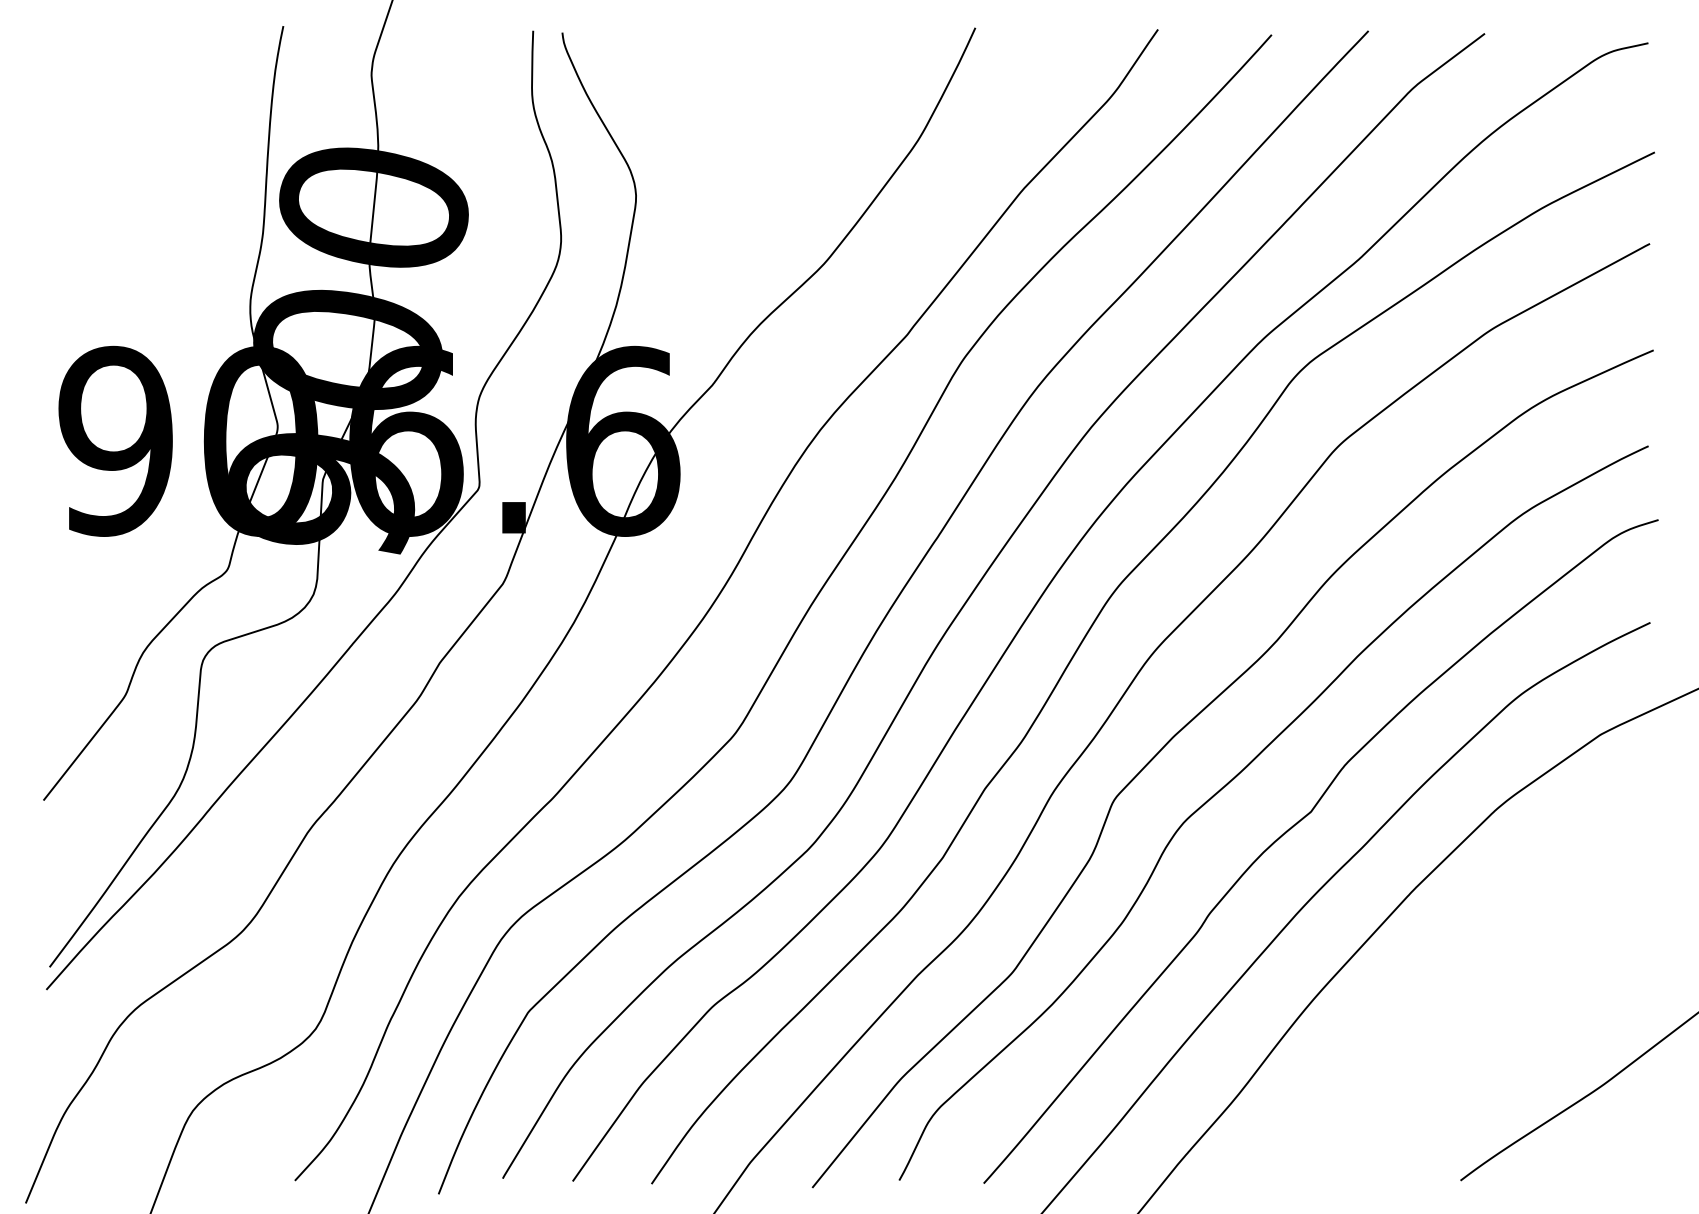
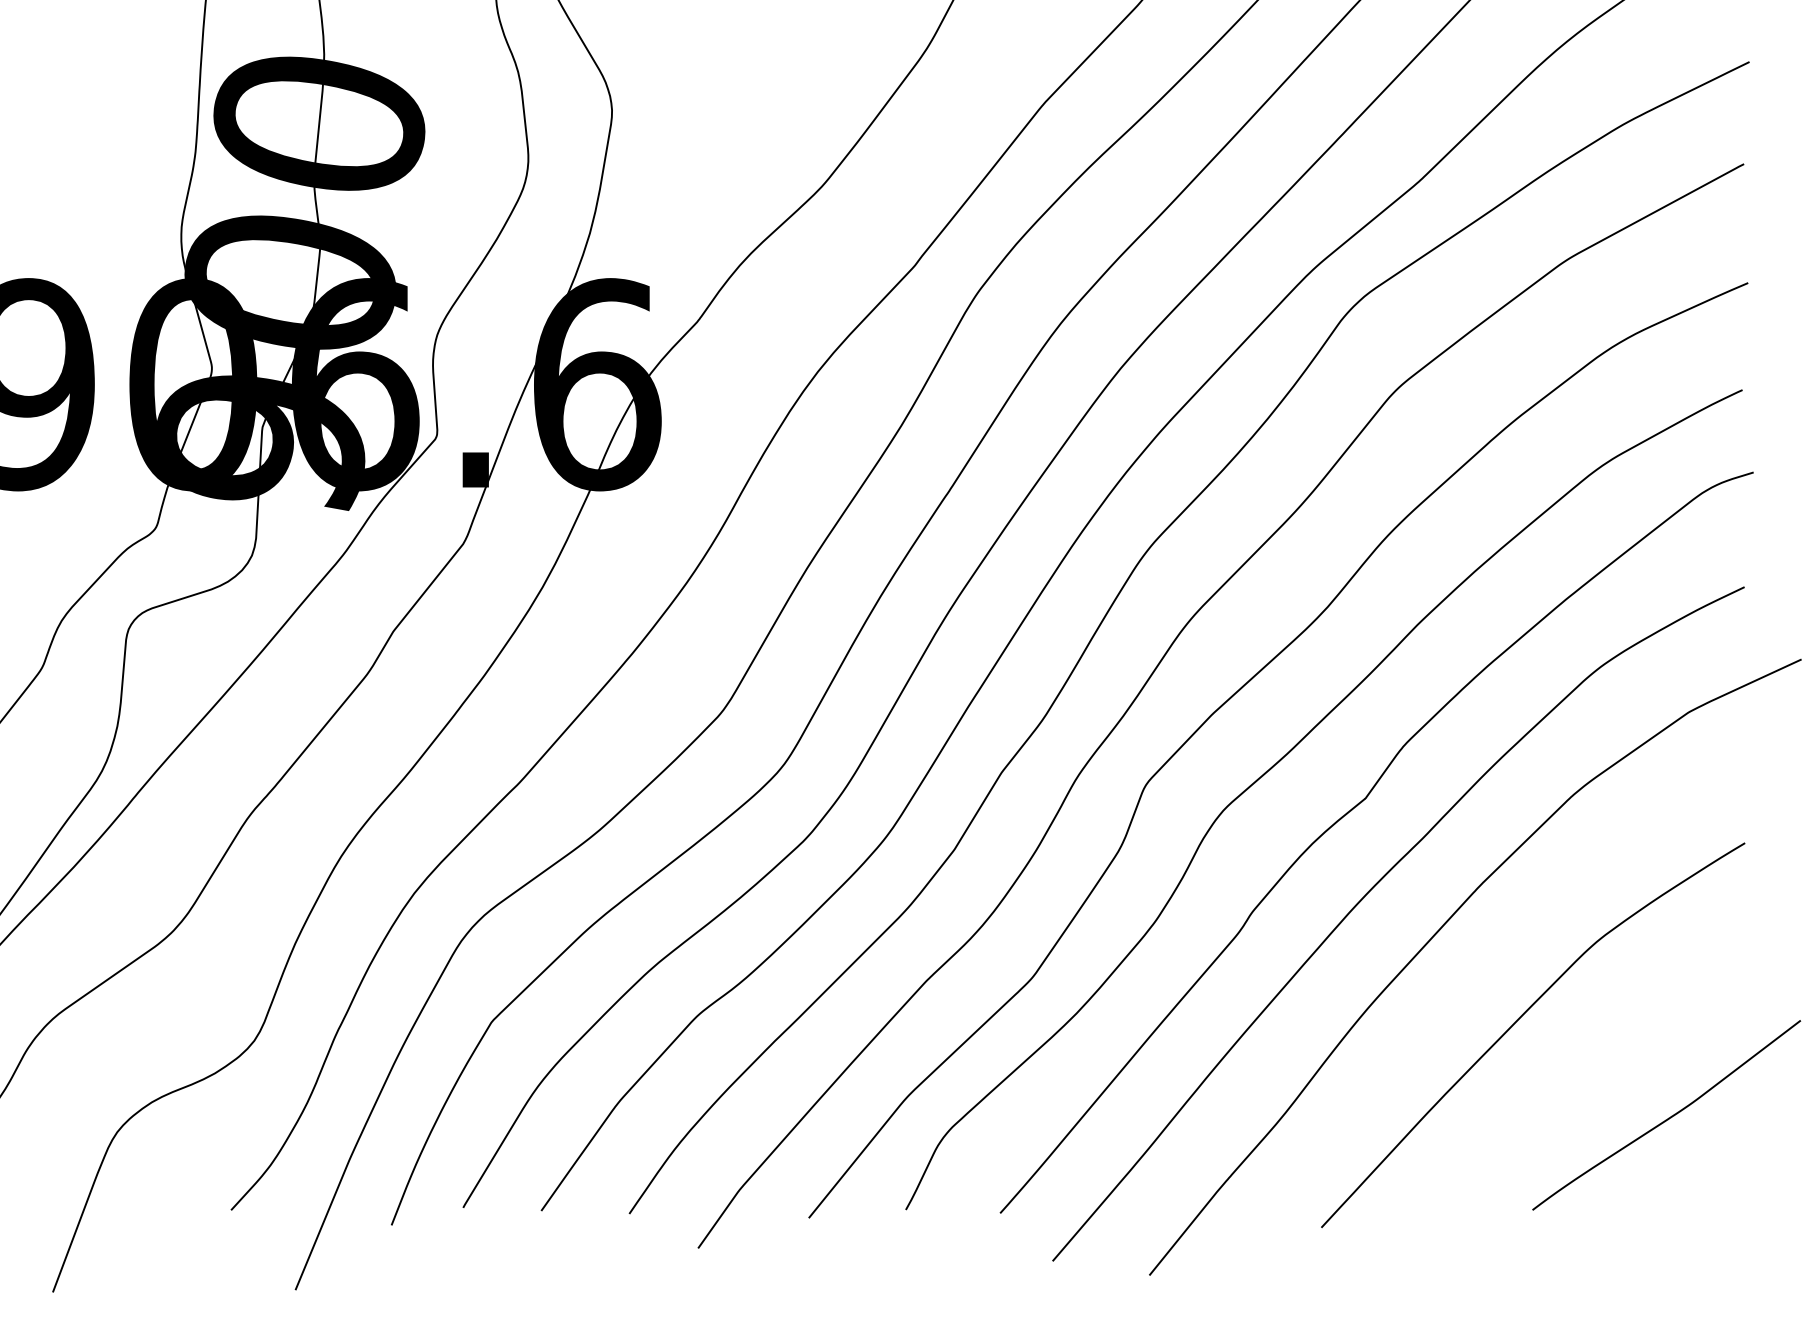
curve: (1448, 1010) -> (1519, 1020), added

